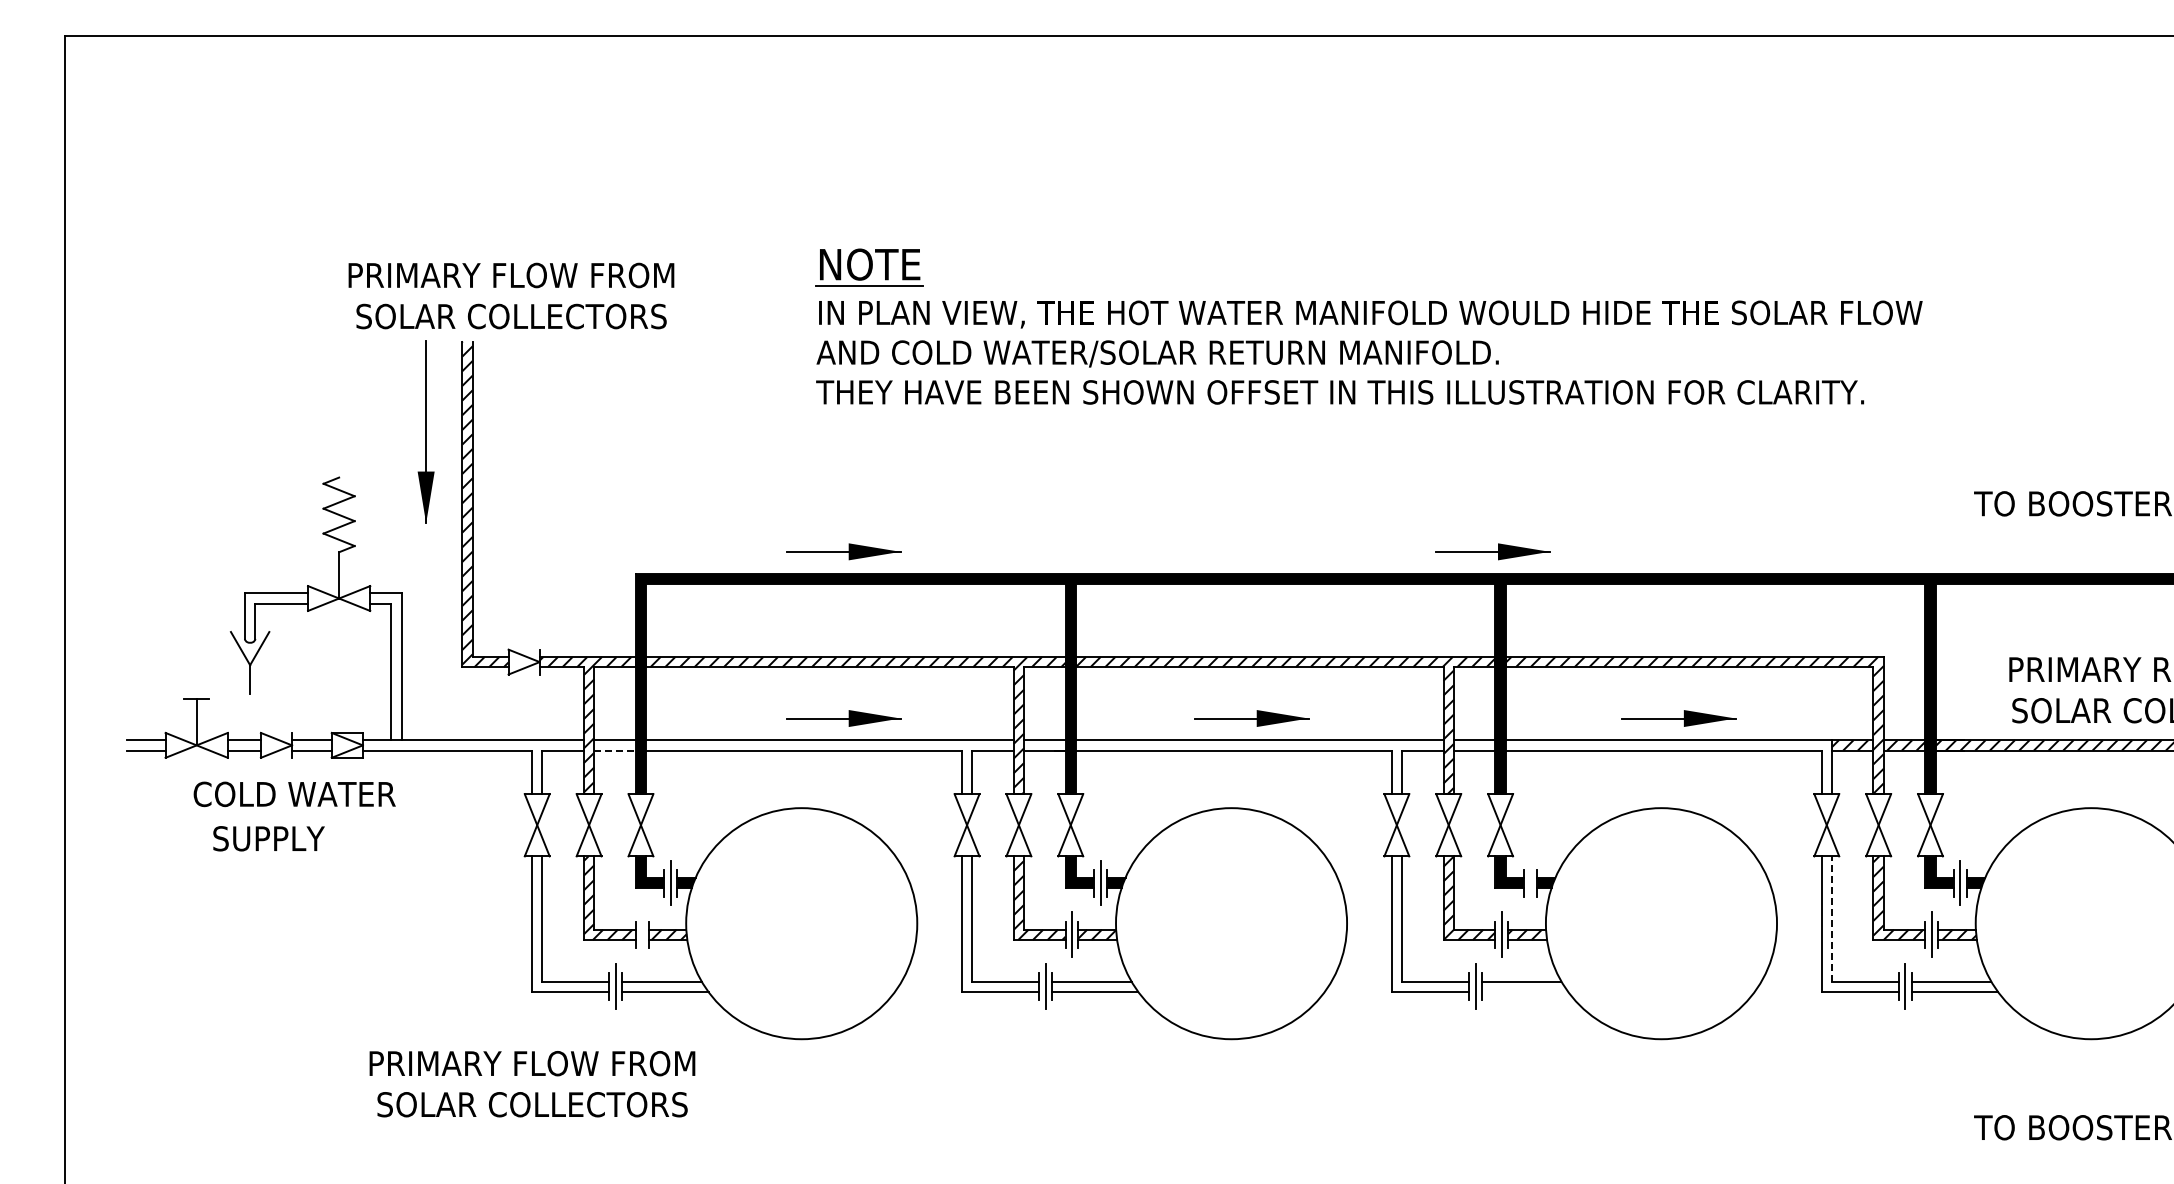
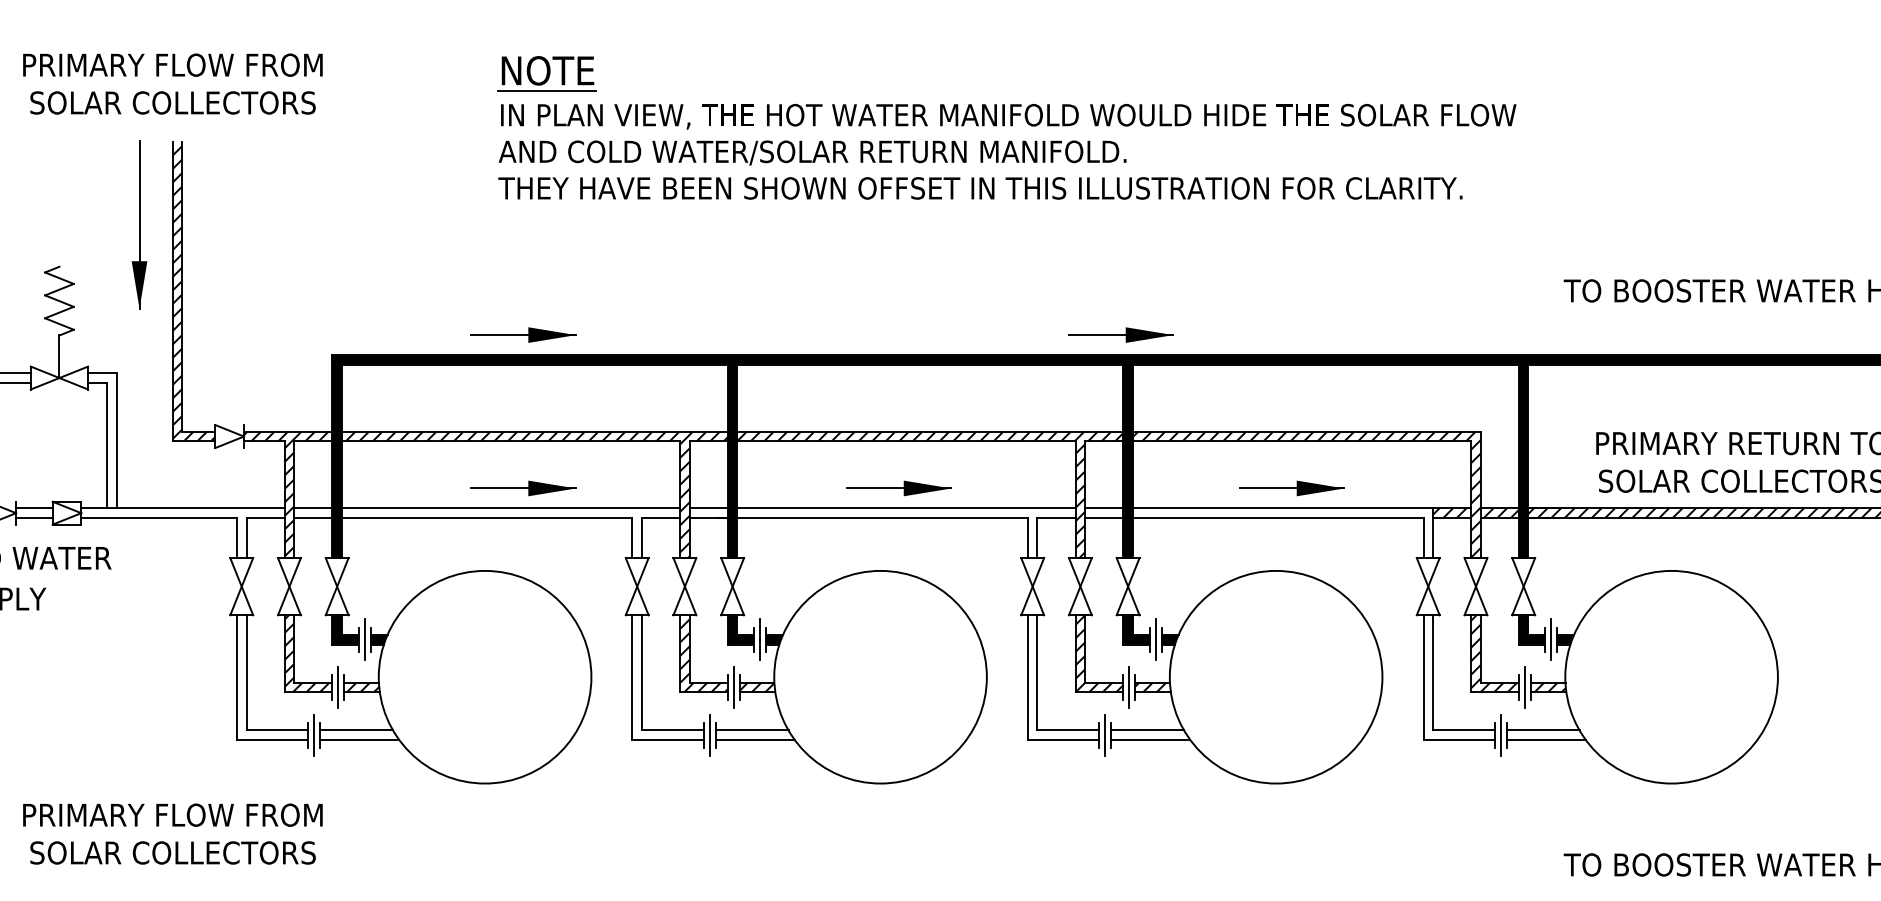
text: (511, 295) -> (172, 83), moved
line: (615, 750) -> (313, 517), dashed -> solid
line: (1530, 882) -> (1155, 639), added
line: (1831, 918) -> (1432, 672), dashed -> solid
line: (642, 934) -> (338, 687), added
line: (1525, 991) -> (1151, 739), added
text: (532, 1084) -> (172, 834), moved

